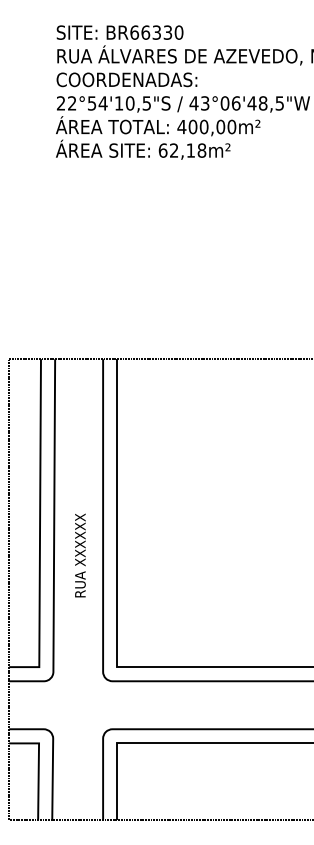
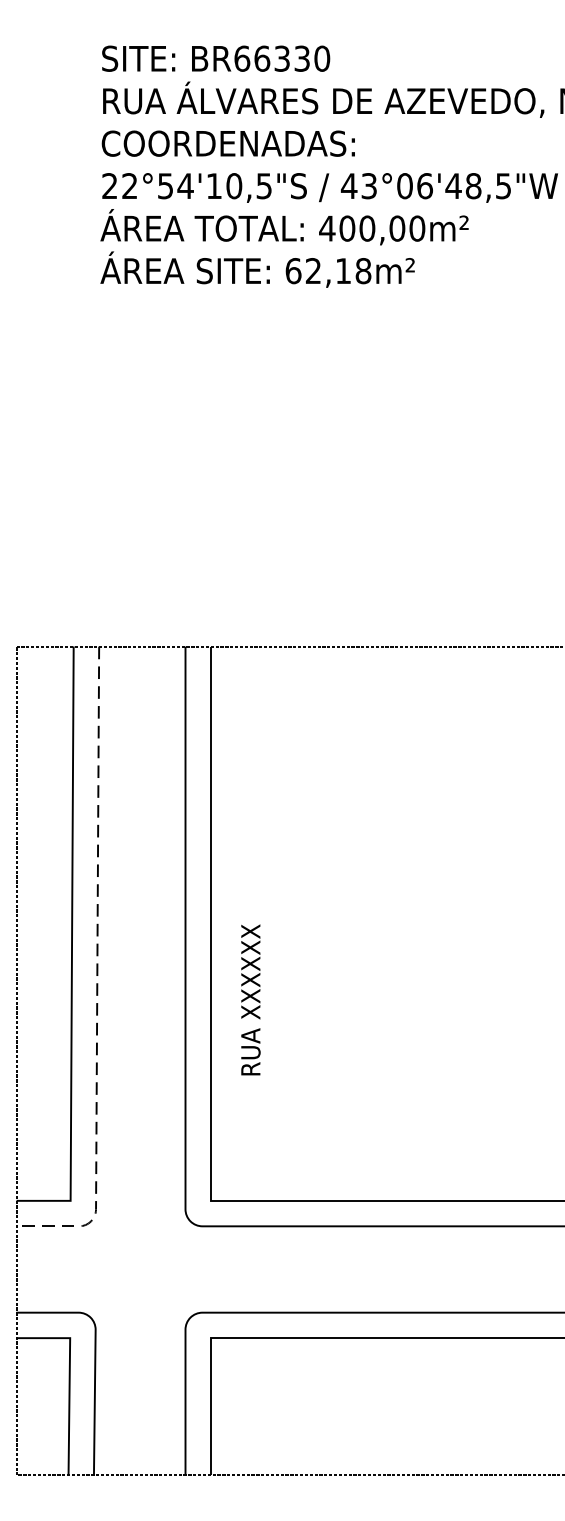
line: (54, 546) -> (97, 983), solid -> dashed
text: (80, 555) -> (250, 999), moved

